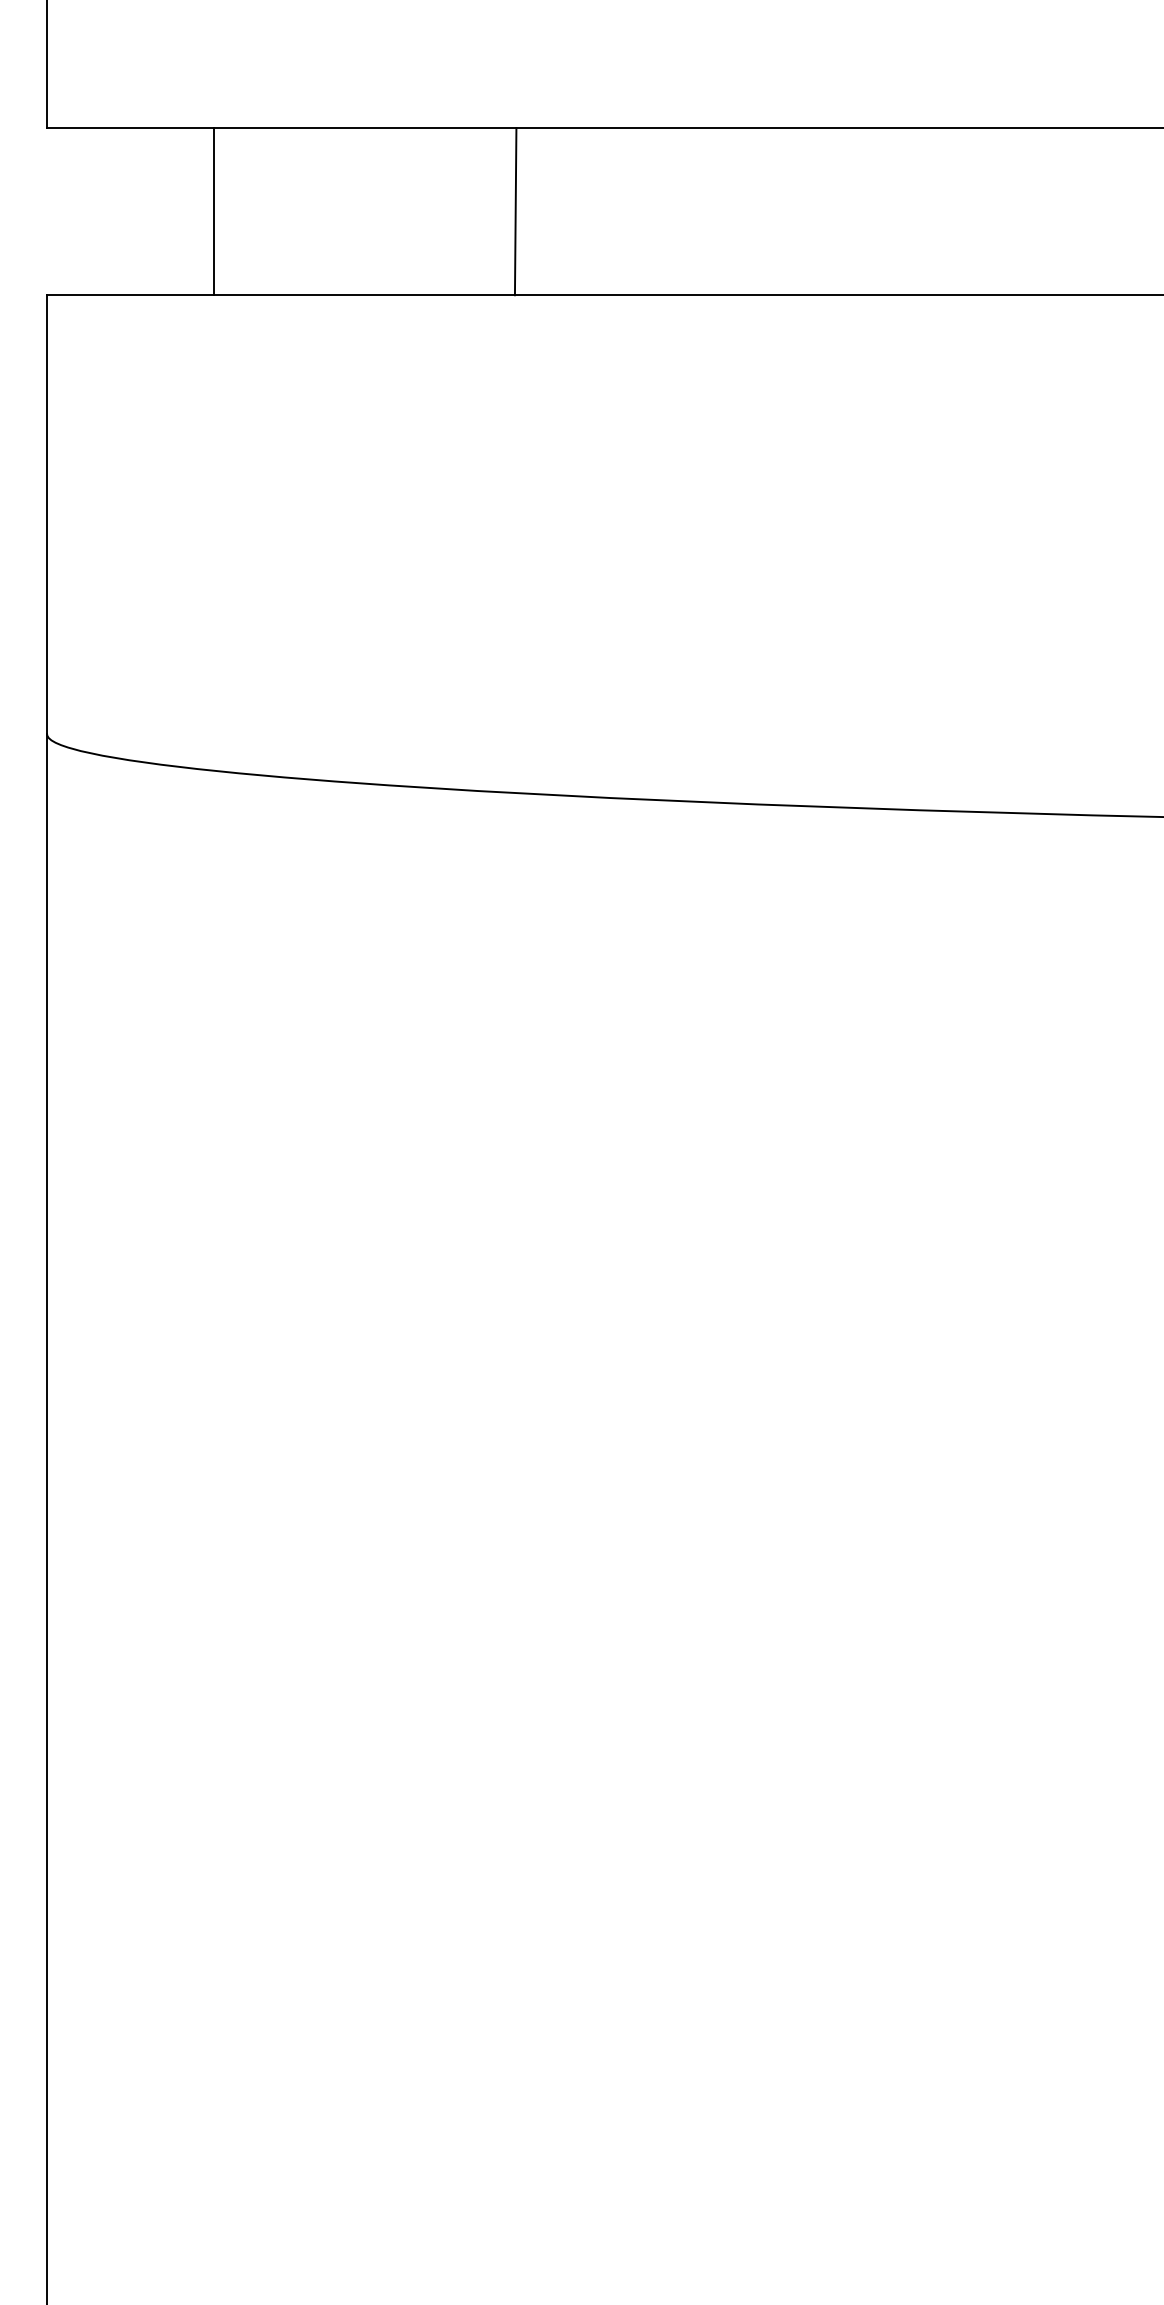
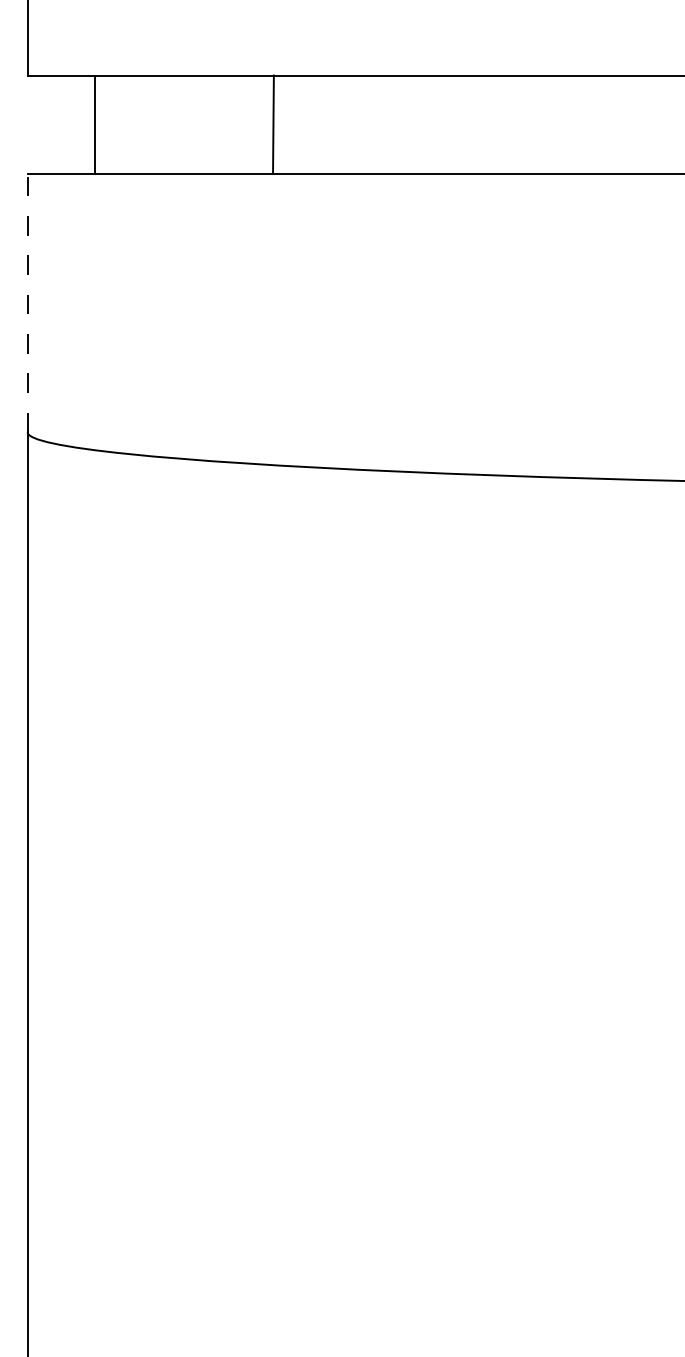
line: (213, 211) -> (94, 124), moved
line: (515, 211) -> (273, 124), moved
line: (46, 513) -> (27, 302), solid -> dashed

